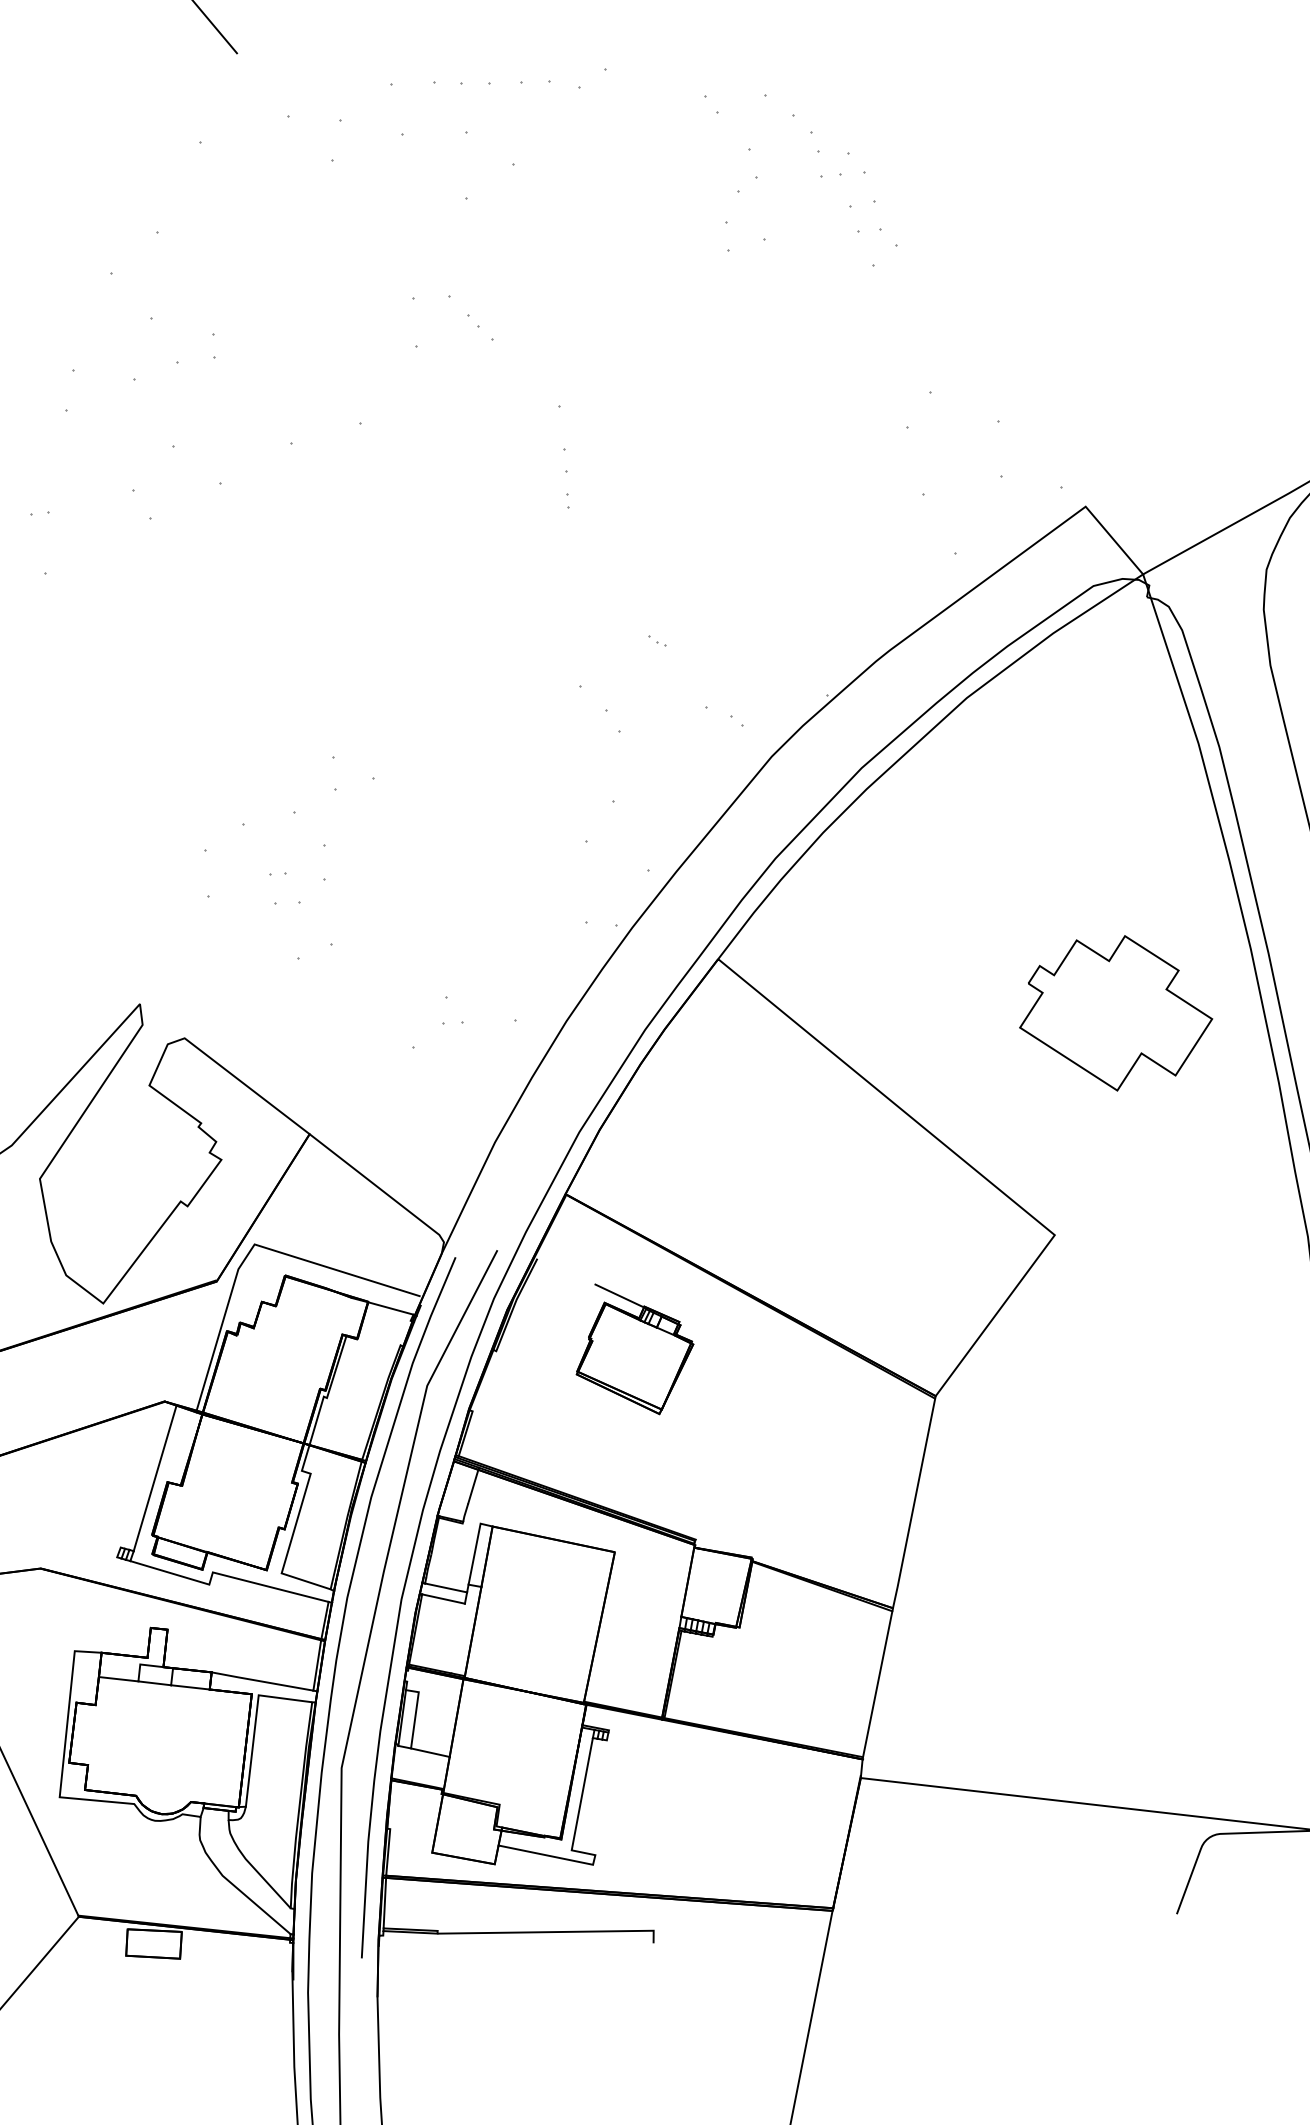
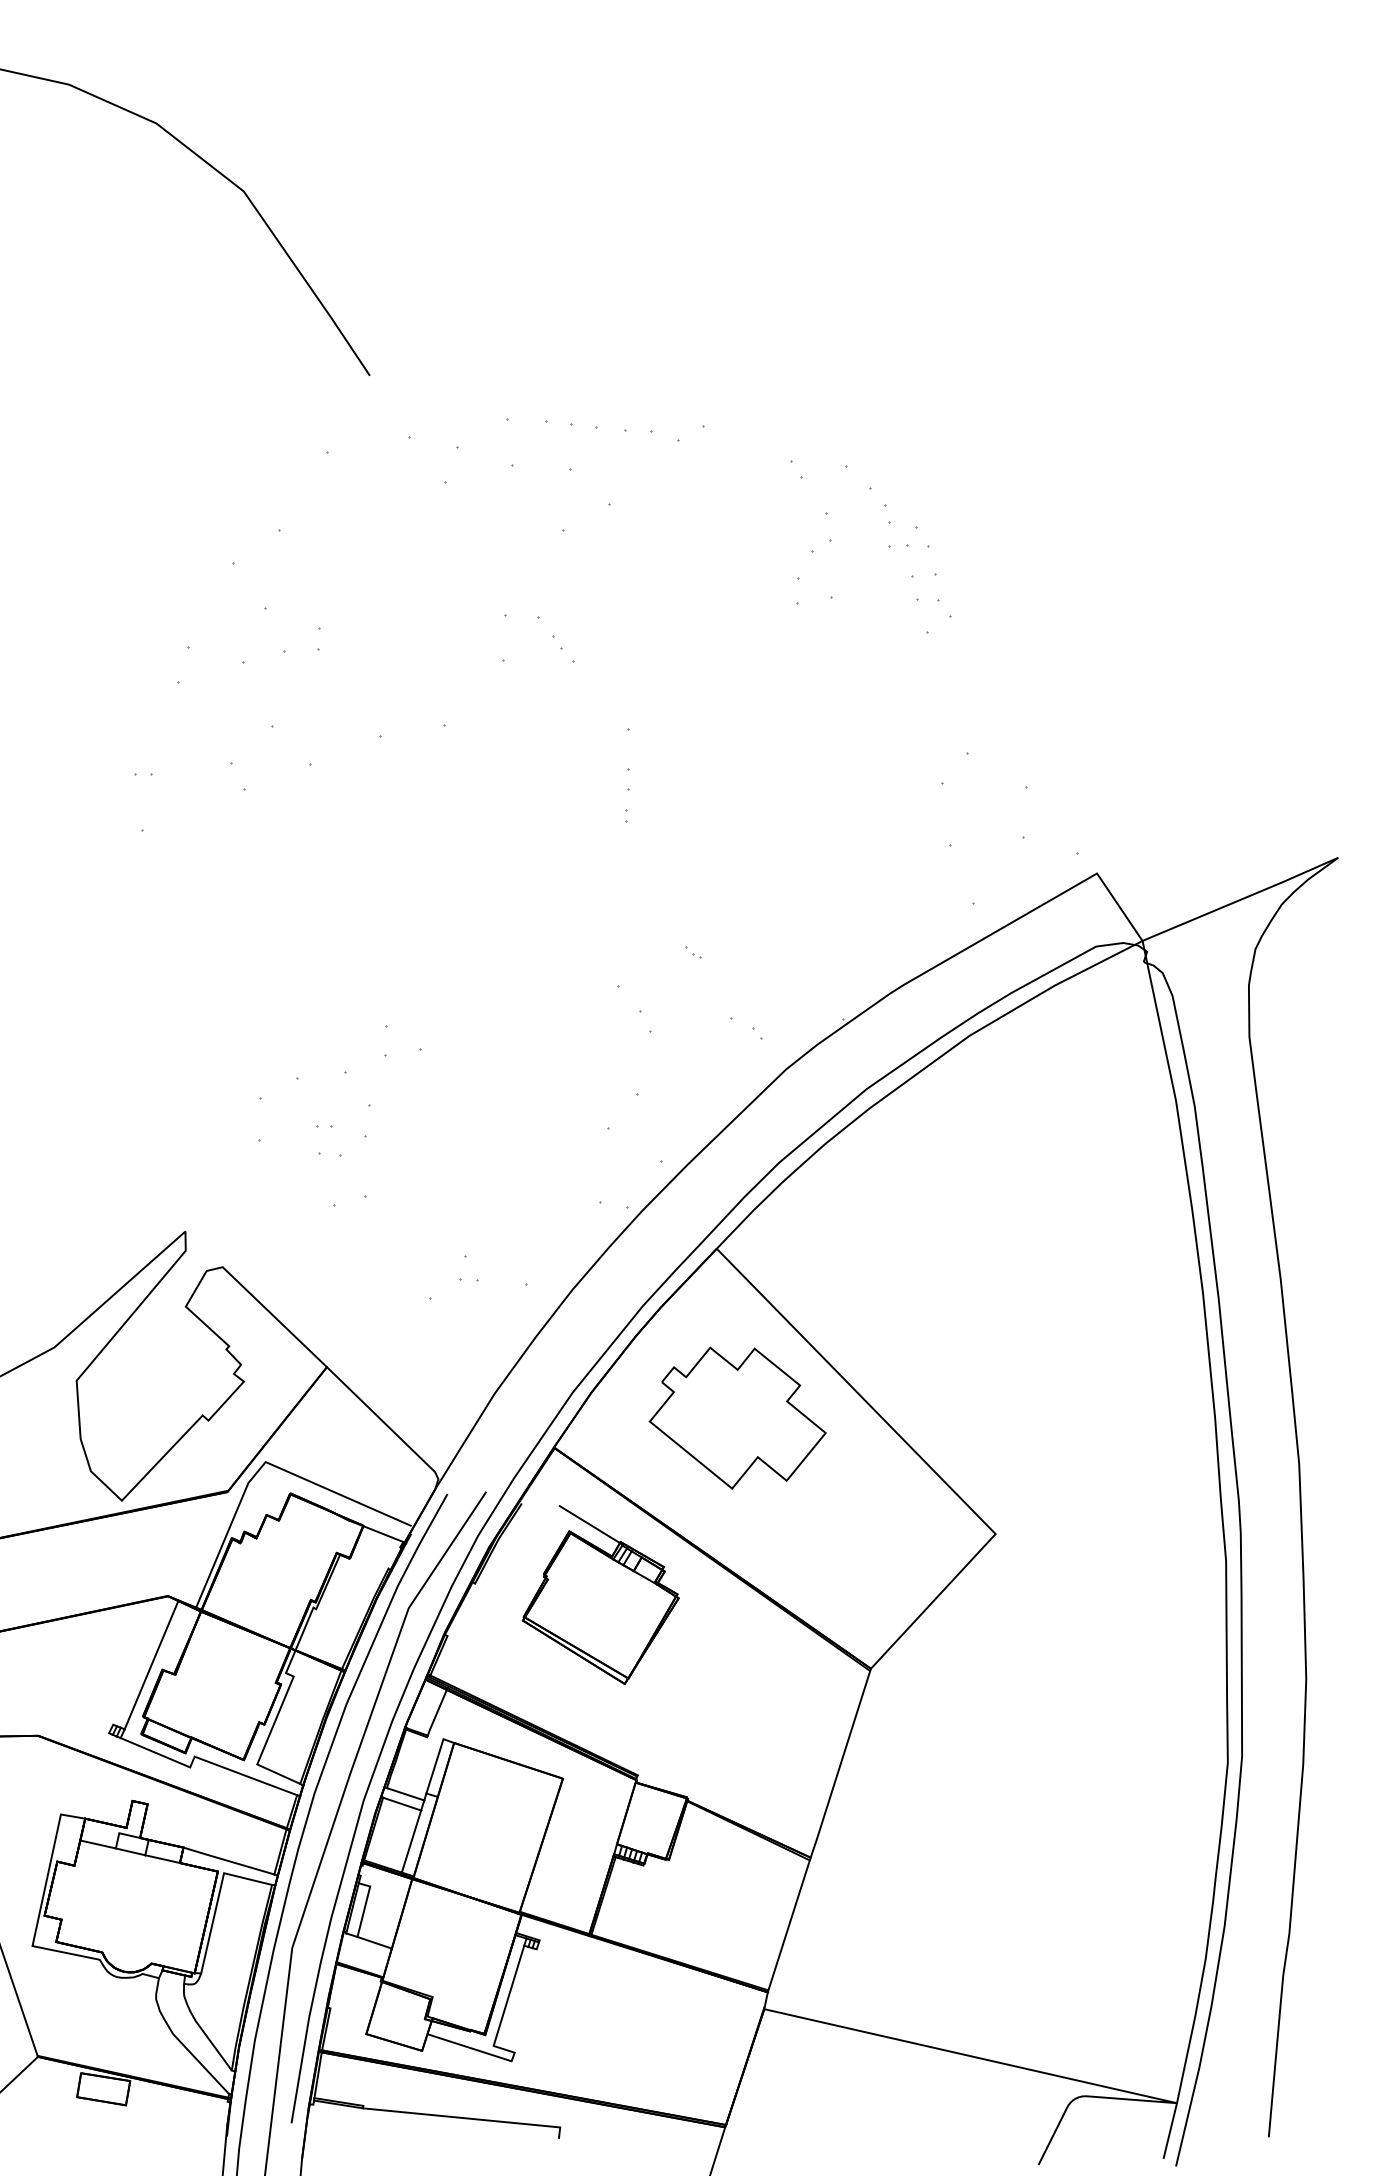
part: (1114, 1012) -> (737, 1417), moved
part: (633, 1347) -> (600, 1594), size x1.43
line: (458, 1638) -> (411, 1841), added

